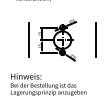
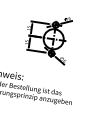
line: (29, 39) -> (16, 32), removed
line: (95, 39) -> (91, 44), removed

